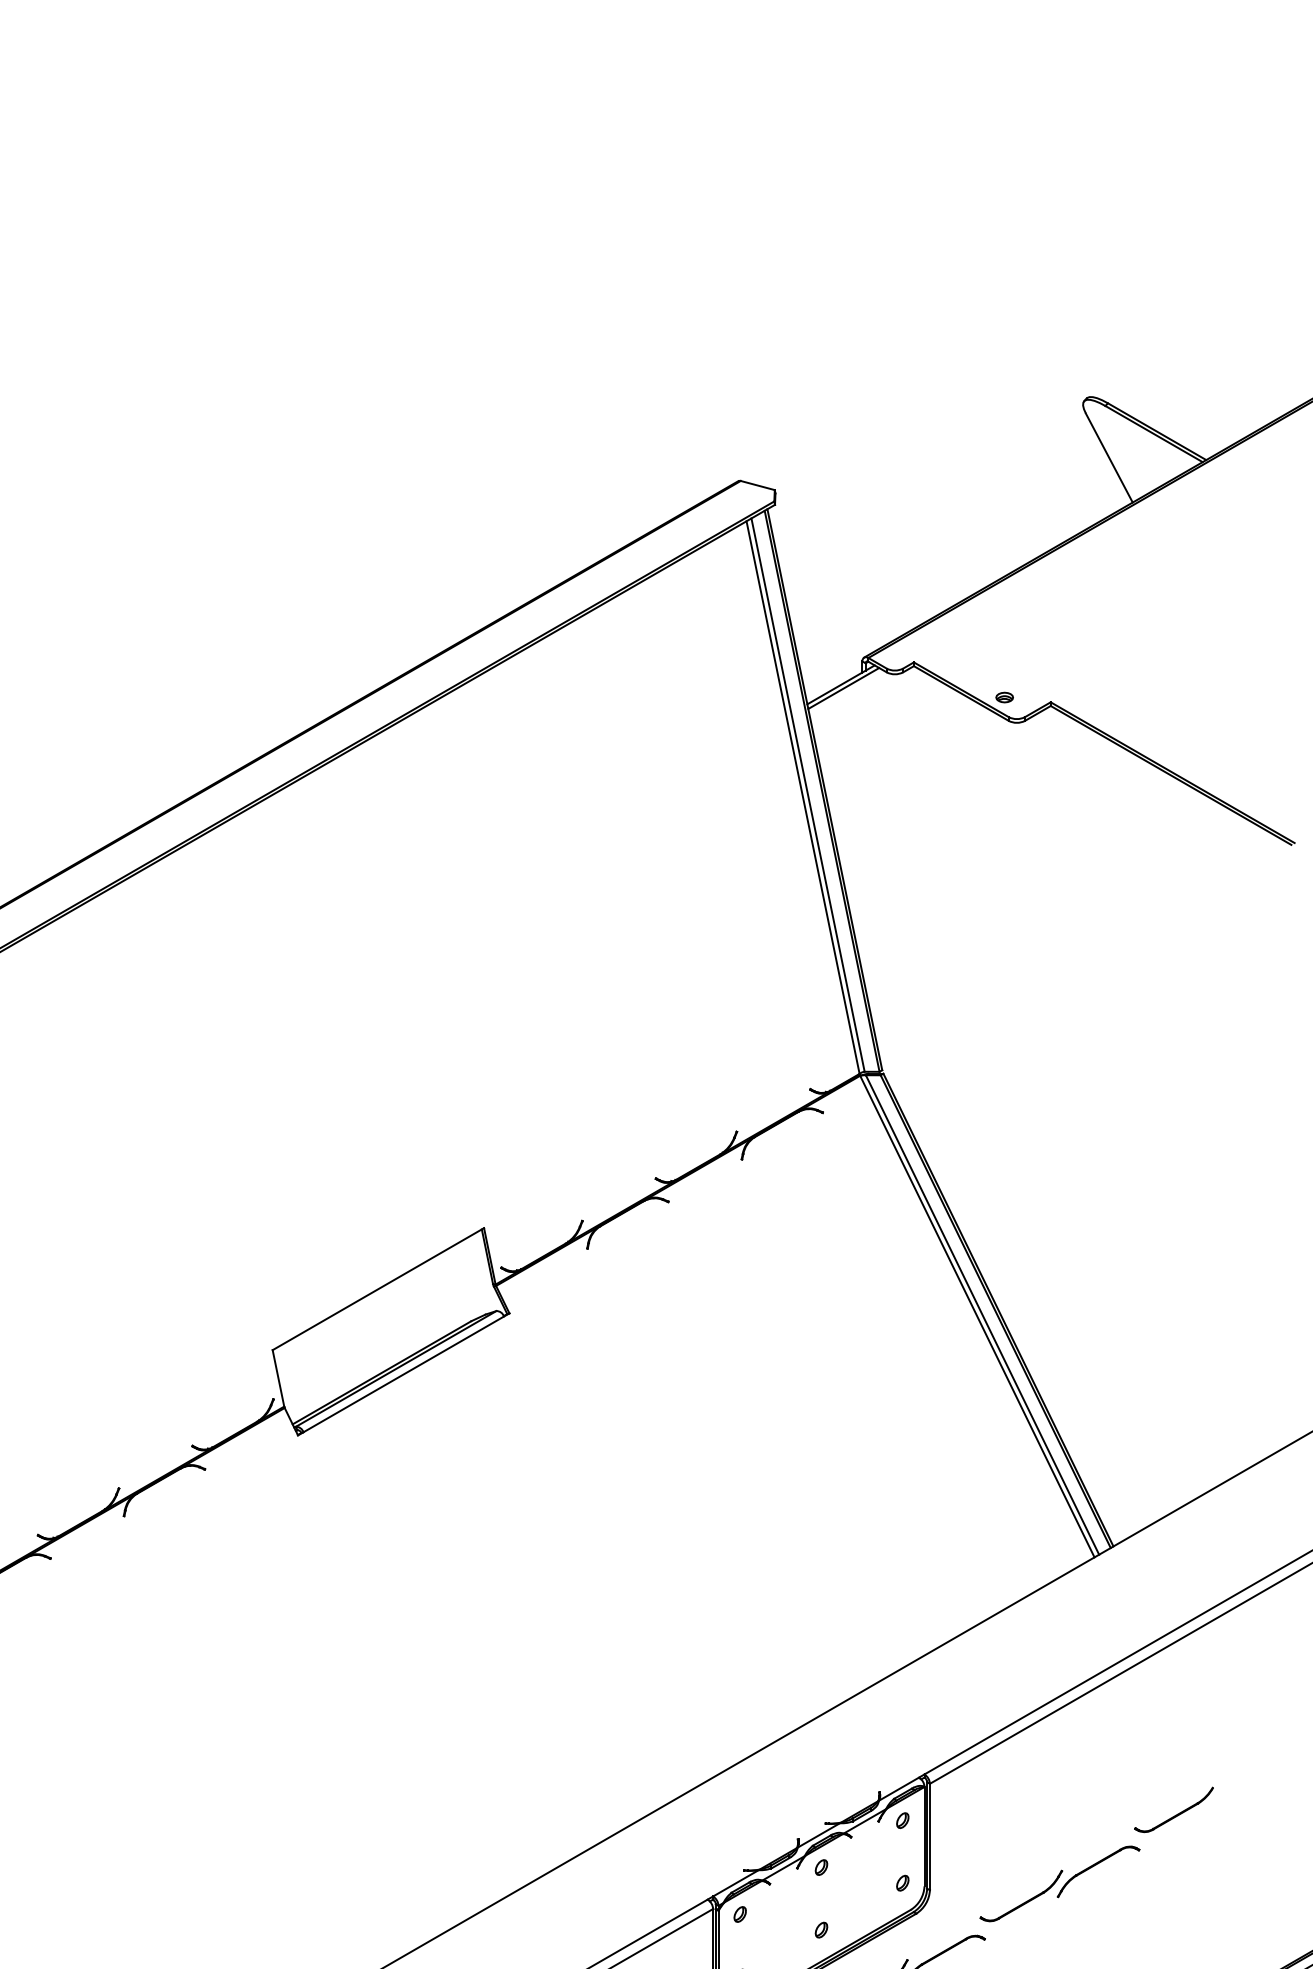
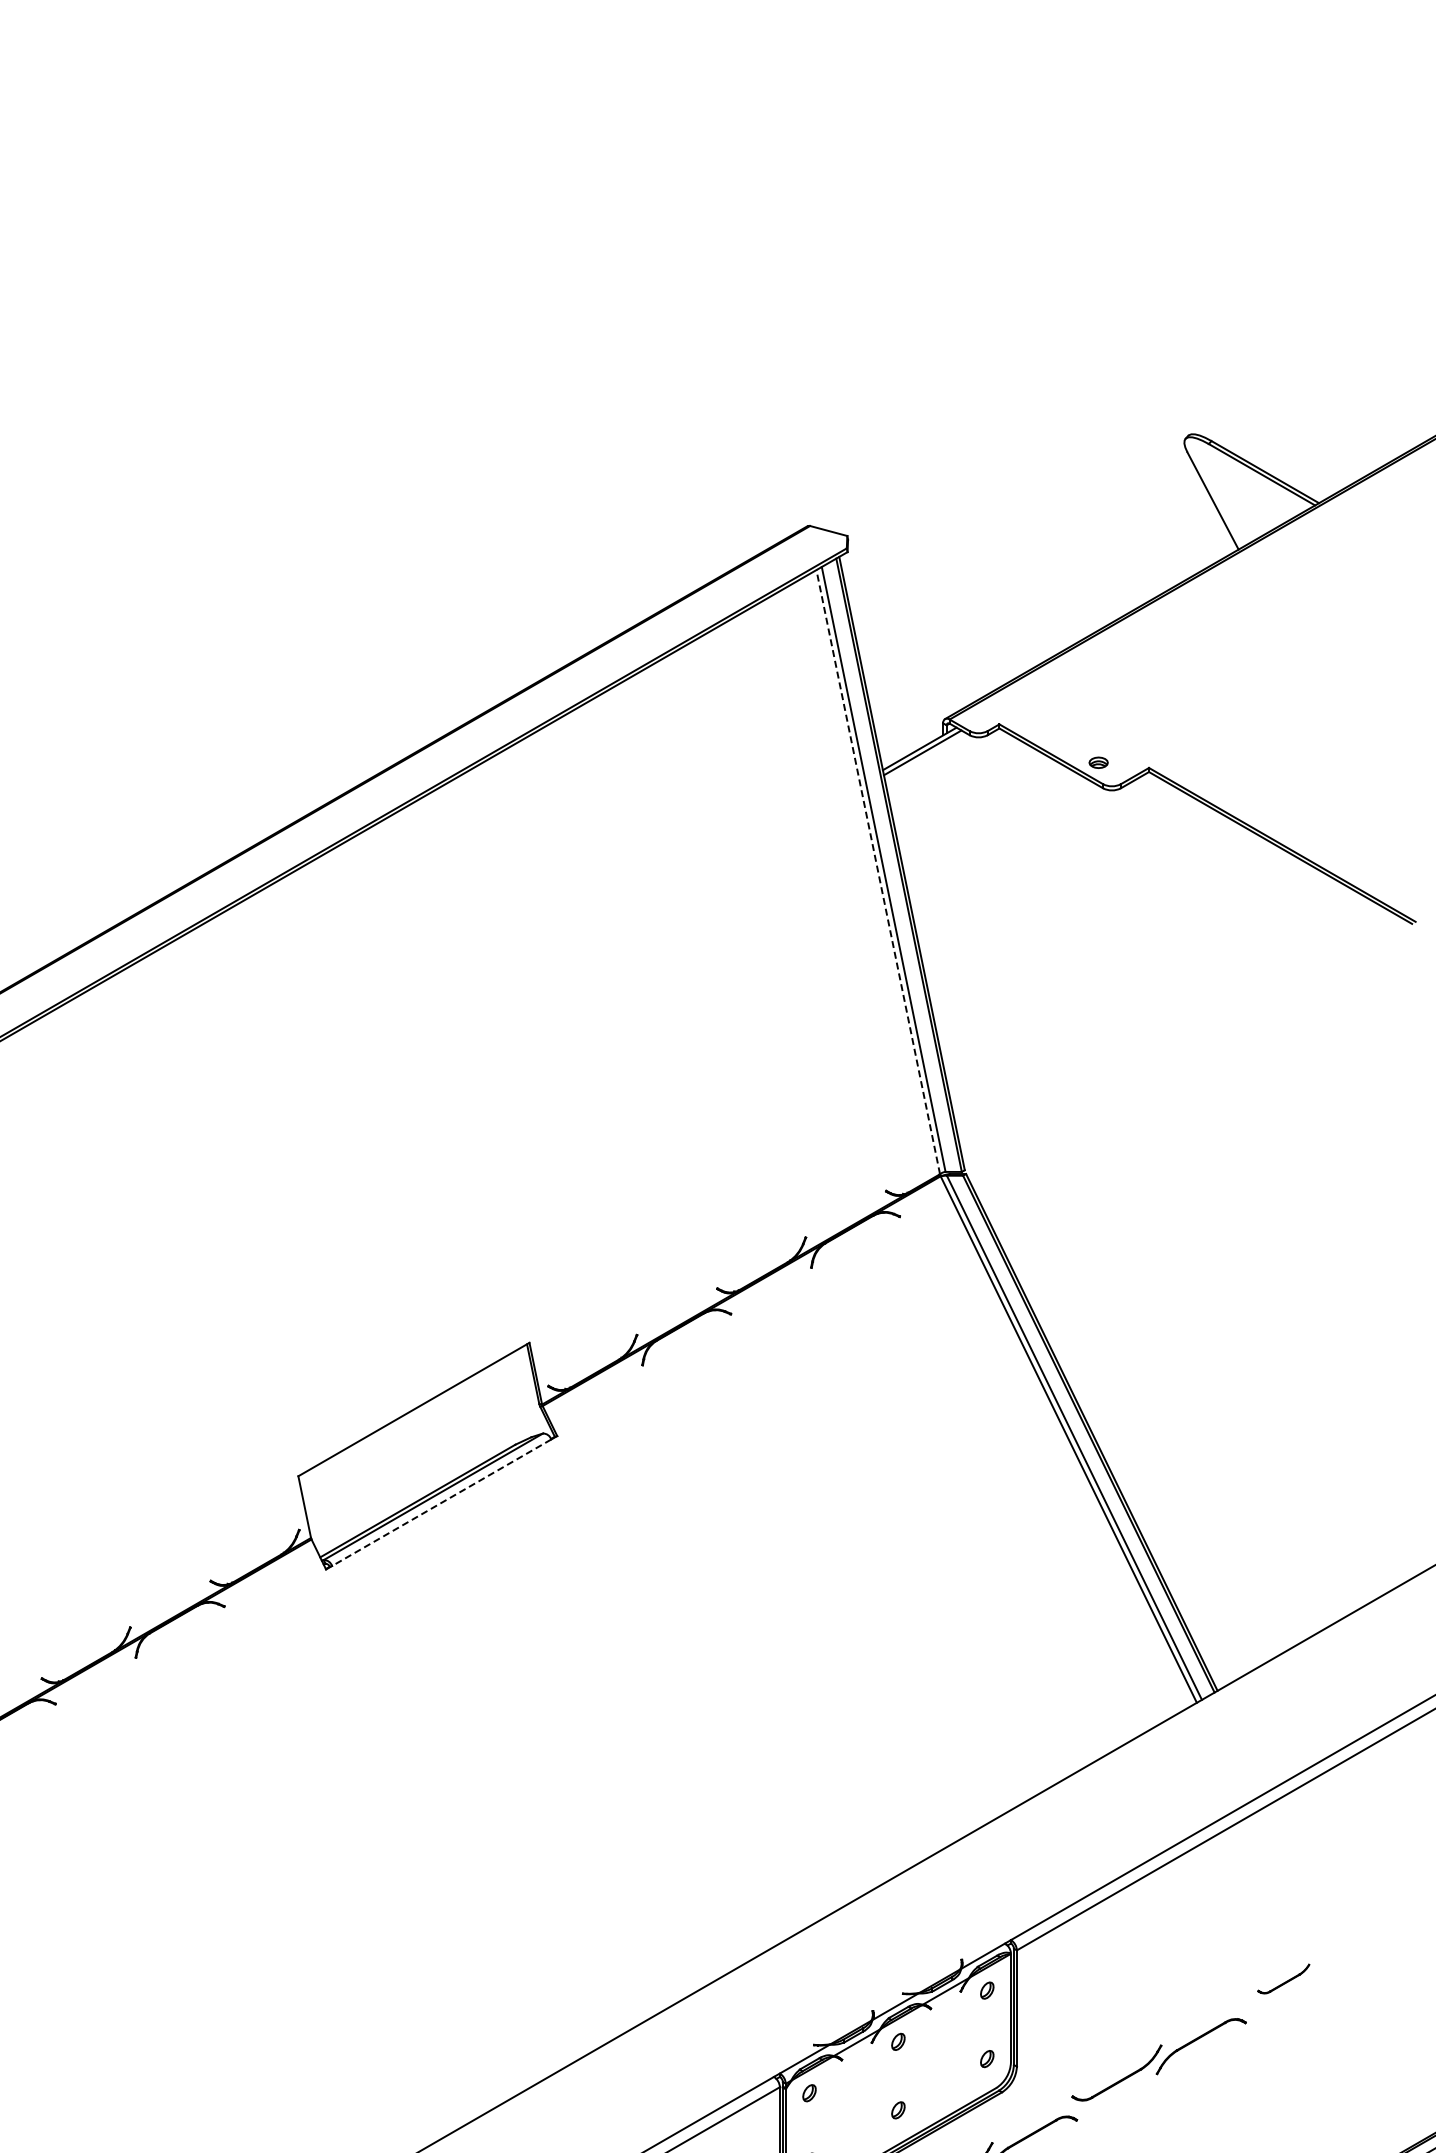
line: (803, 796) -> (878, 871), solid -> dashed
line: (403, 1374) -> (441, 1502), solid -> dashed
part: (1173, 1809) -> (1283, 1978), size x0.6

